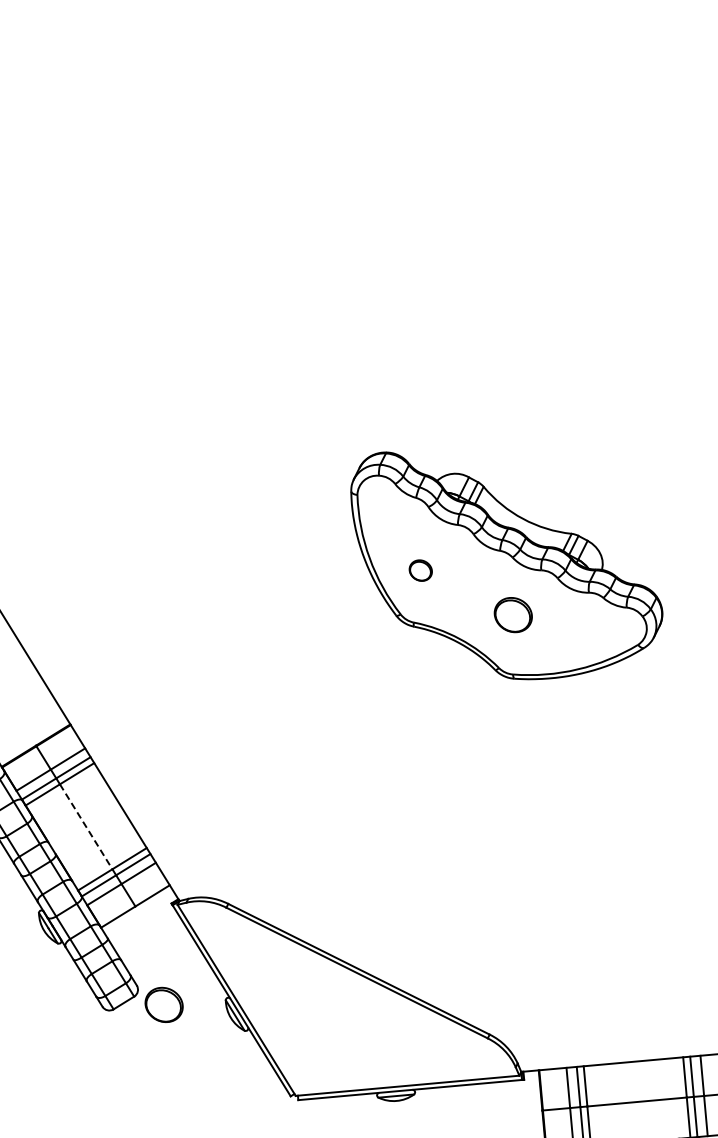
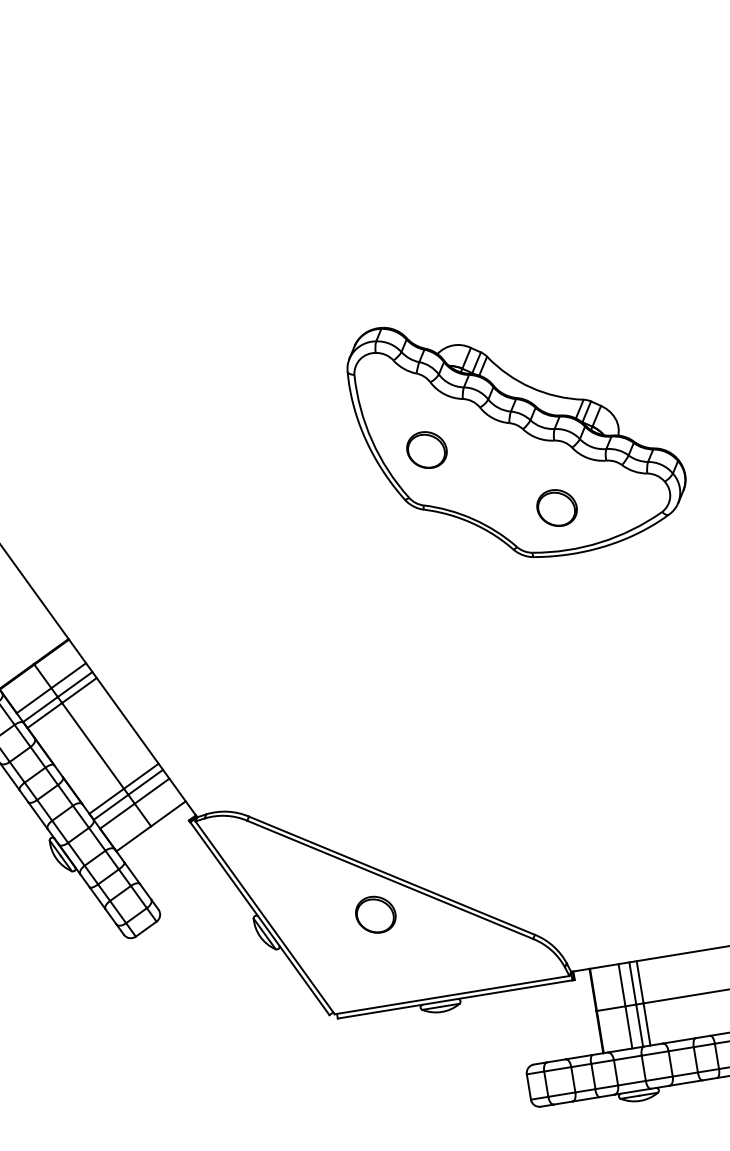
part: (420, 570) -> (426, 449), size x1.67
part: (512, 615) -> (556, 508), moved
line: (86, 826) -> (93, 745), dashed -> solid
part: (163, 1004) -> (375, 914), moved

